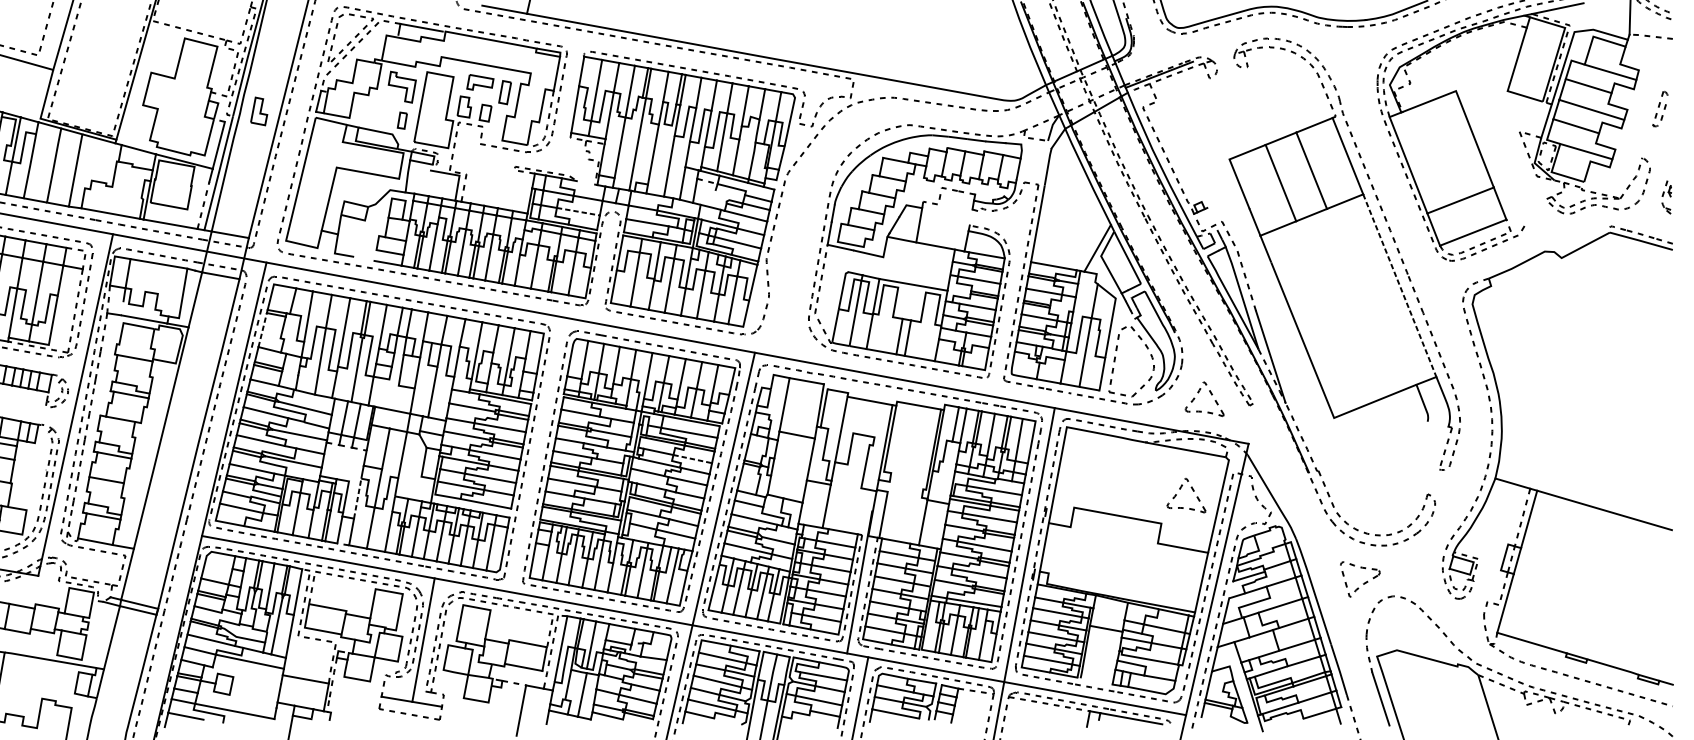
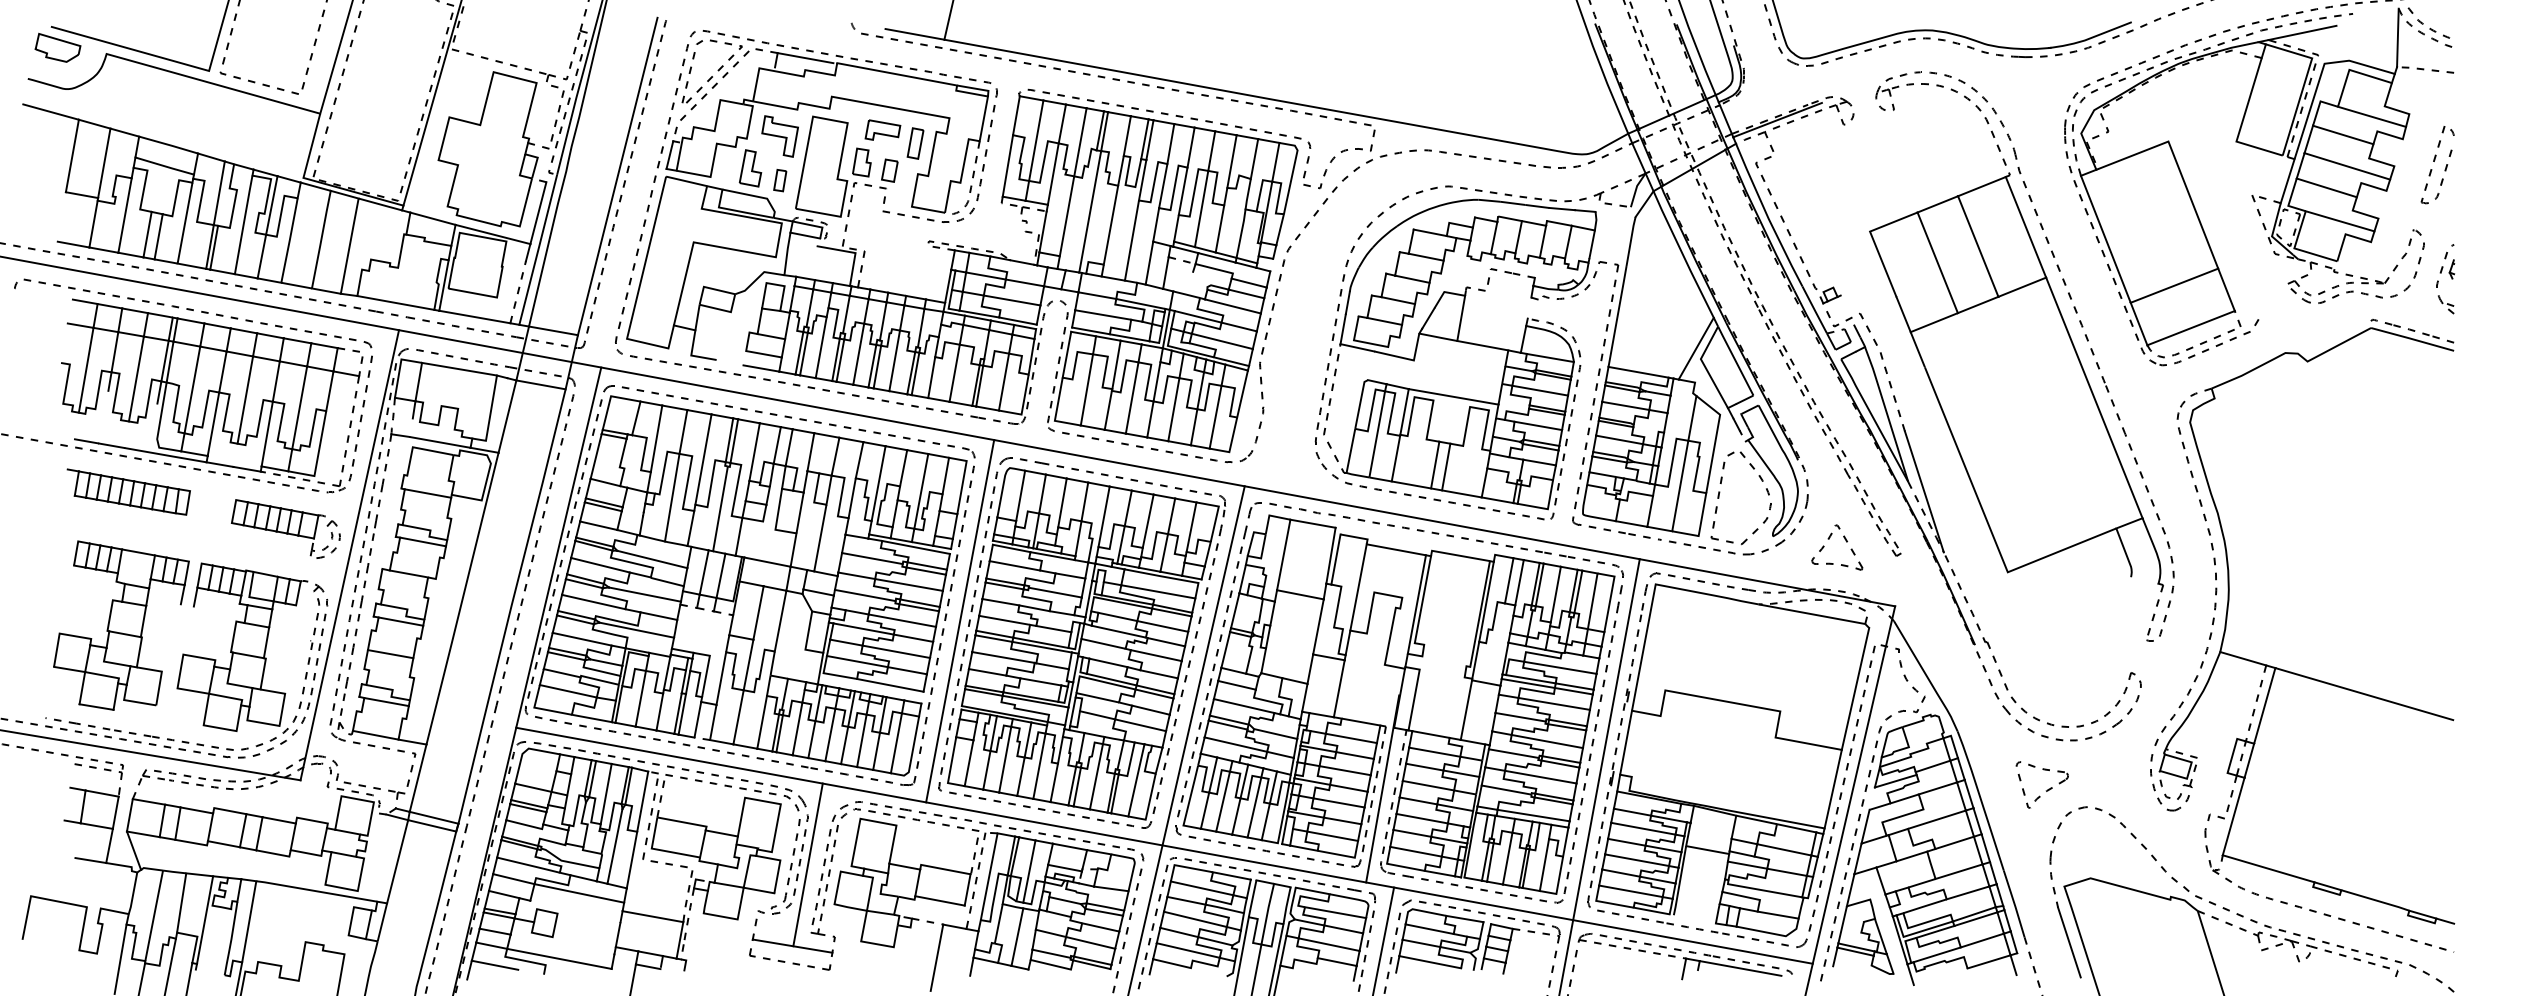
part: (1660, 109) -> (2437, 165), size x1.67
part: (259, 111) -> (750, 168), moved
line: (586, 182) -> (1022, 262), added
part: (1666, 195) -> (2445, 279), size x1.43
line: (578, 211) -> (1012, 300), dashed -> solid
line: (1399, 285) -> (2094, 397), dashed -> solid
line: (262, 329) -> (596, 455), dashed -> solid
line: (539, 455) -> (960, 621), added
line: (692, 459) -> (1162, 626), dashed -> solid
part: (1192, 491) -> (1821, 668), removed
line: (357, 498) -> (721, 678), dashed -> solid

